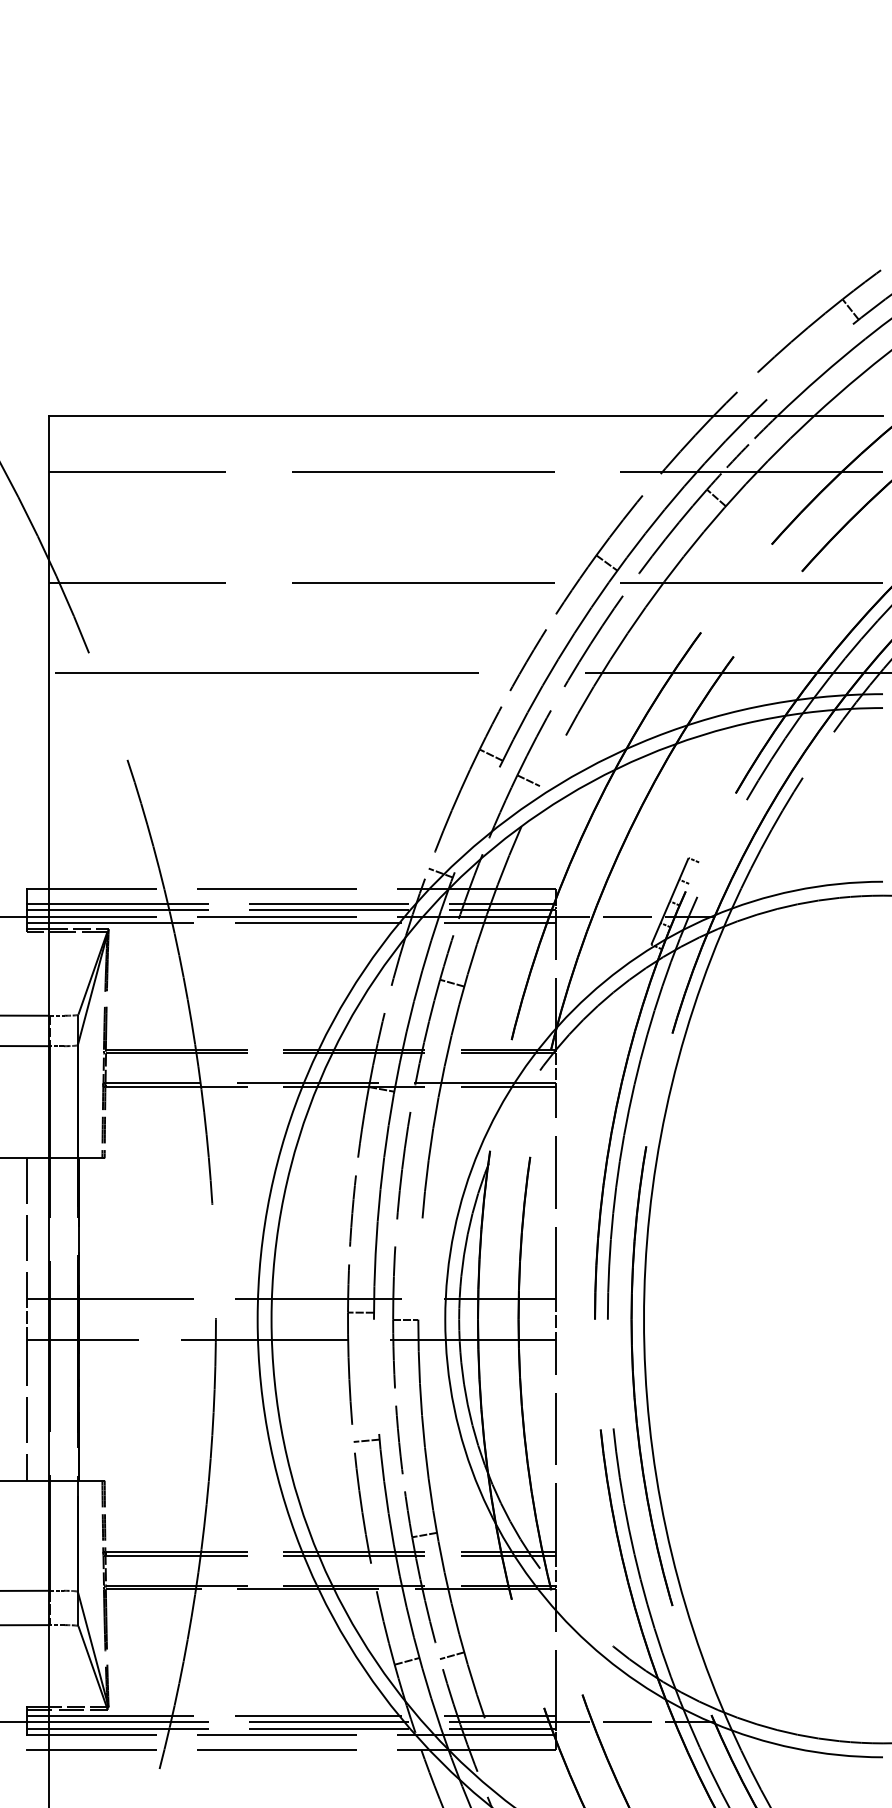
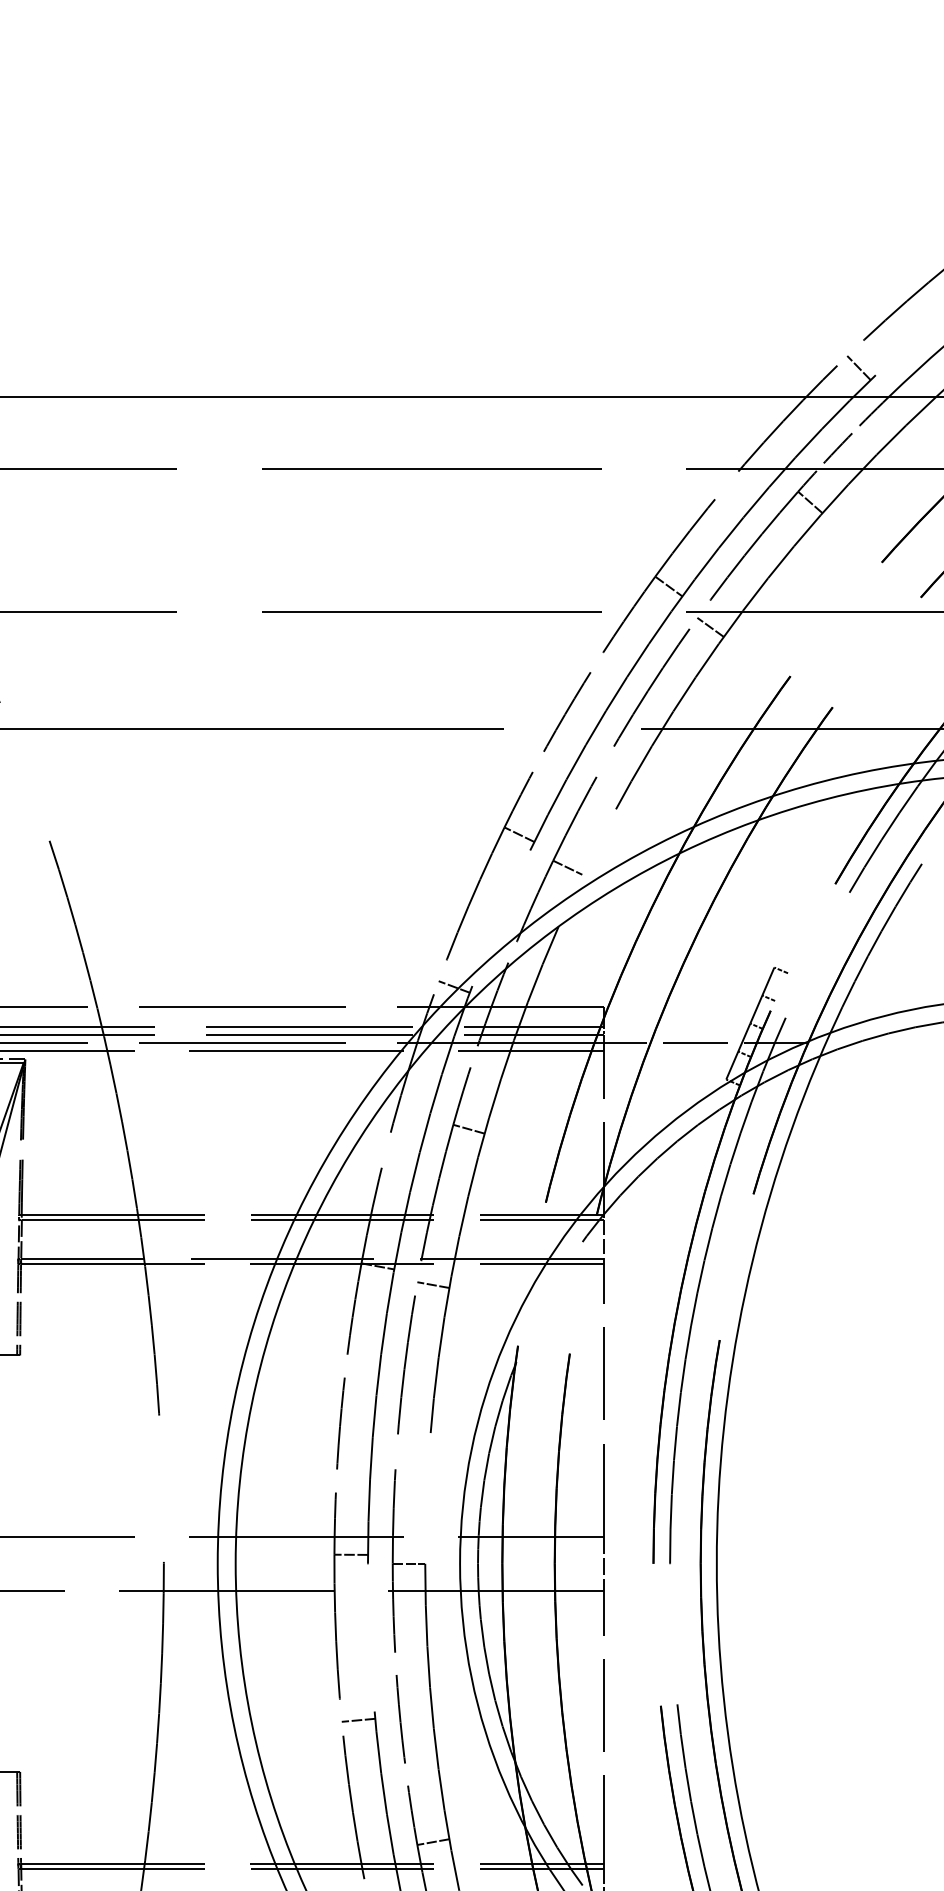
line: (754, 393) -> (859, 367), added
line: (638, 594) -> (709, 627), added
line: (424, 1103) -> (433, 1284), added

